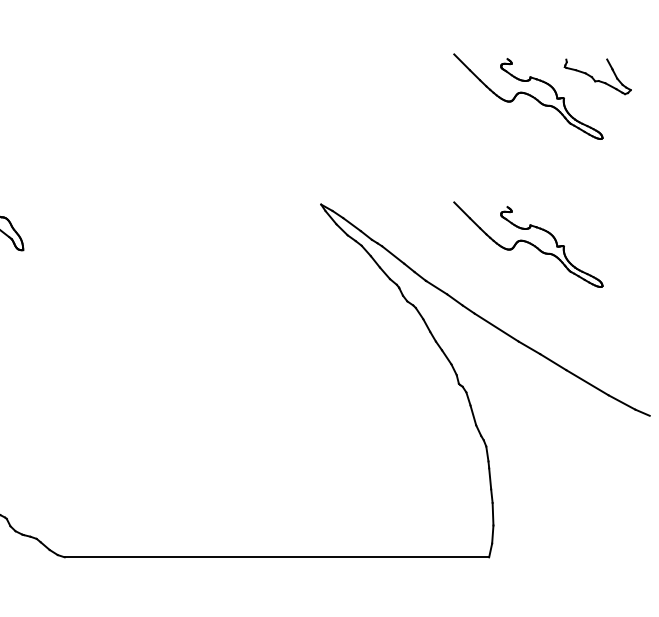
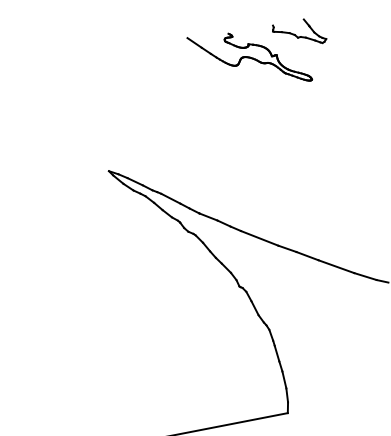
part: (528, 244) -> (271, 170), removed

